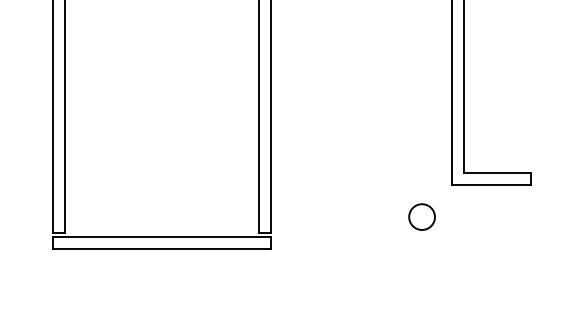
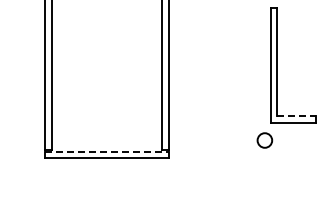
line: (499, 172) -> (297, 115), solid -> dashed
circle: (421, 217) -> (264, 140), moved
line: (161, 236) -> (106, 151), solid -> dashed

